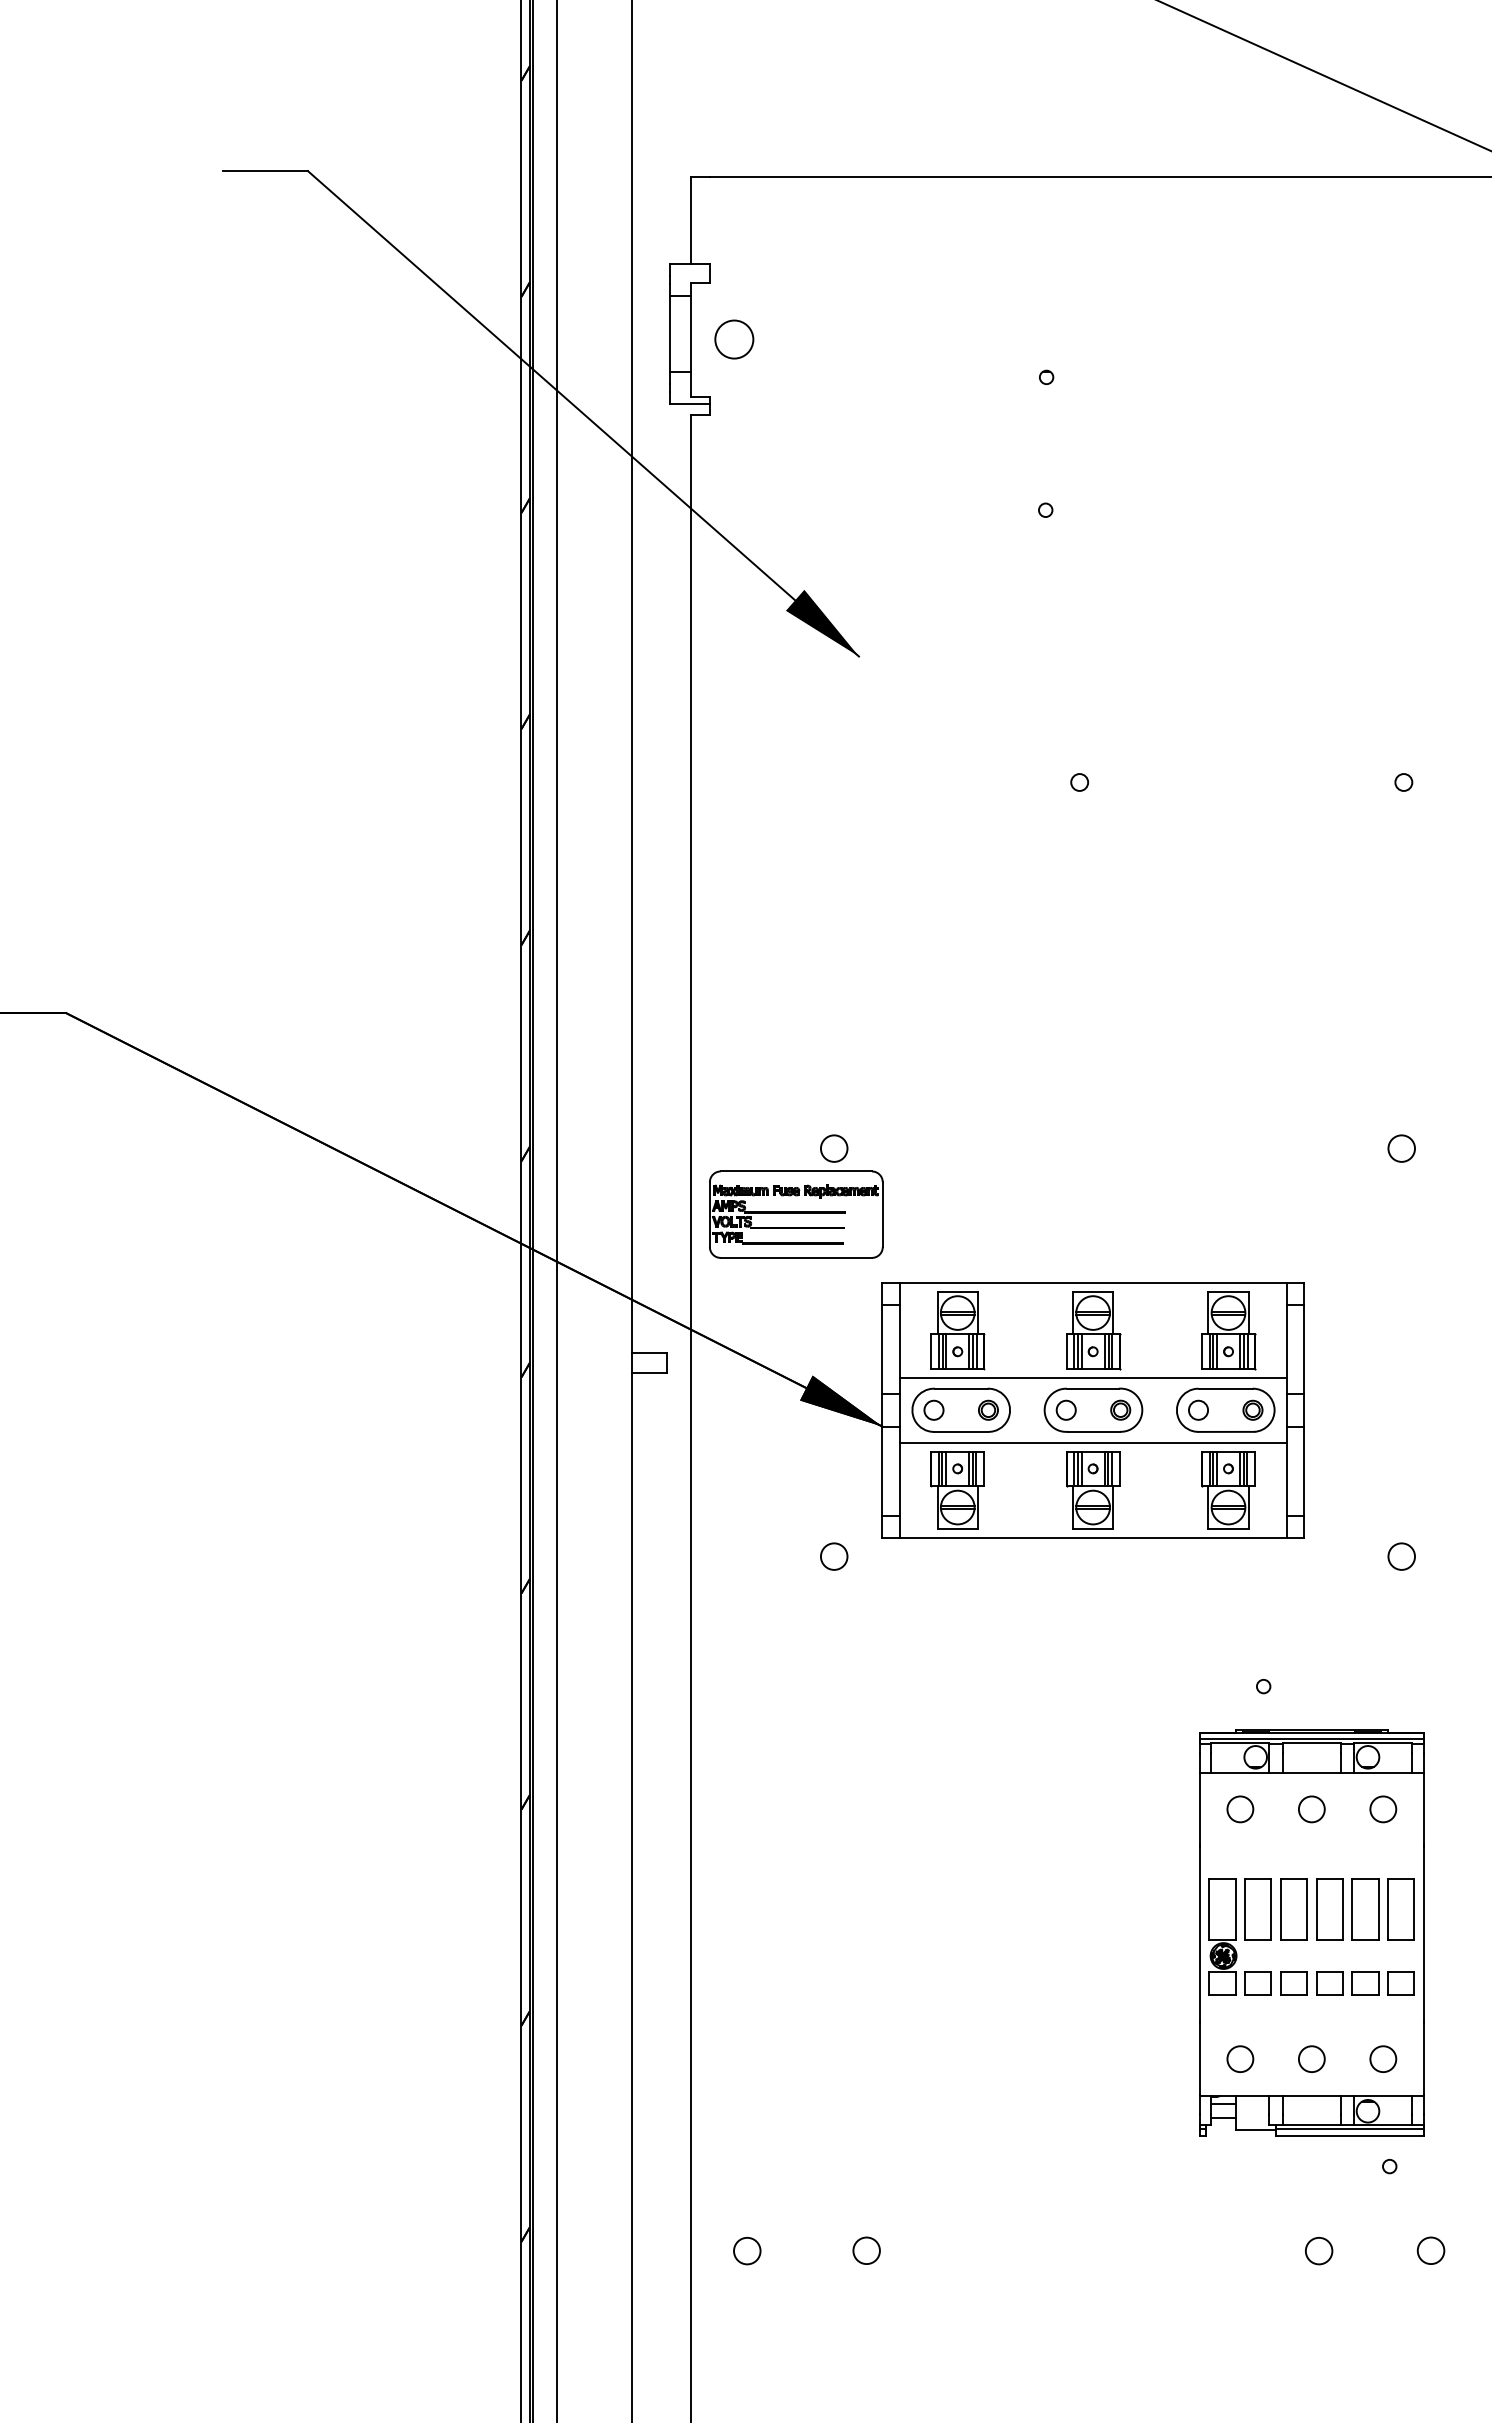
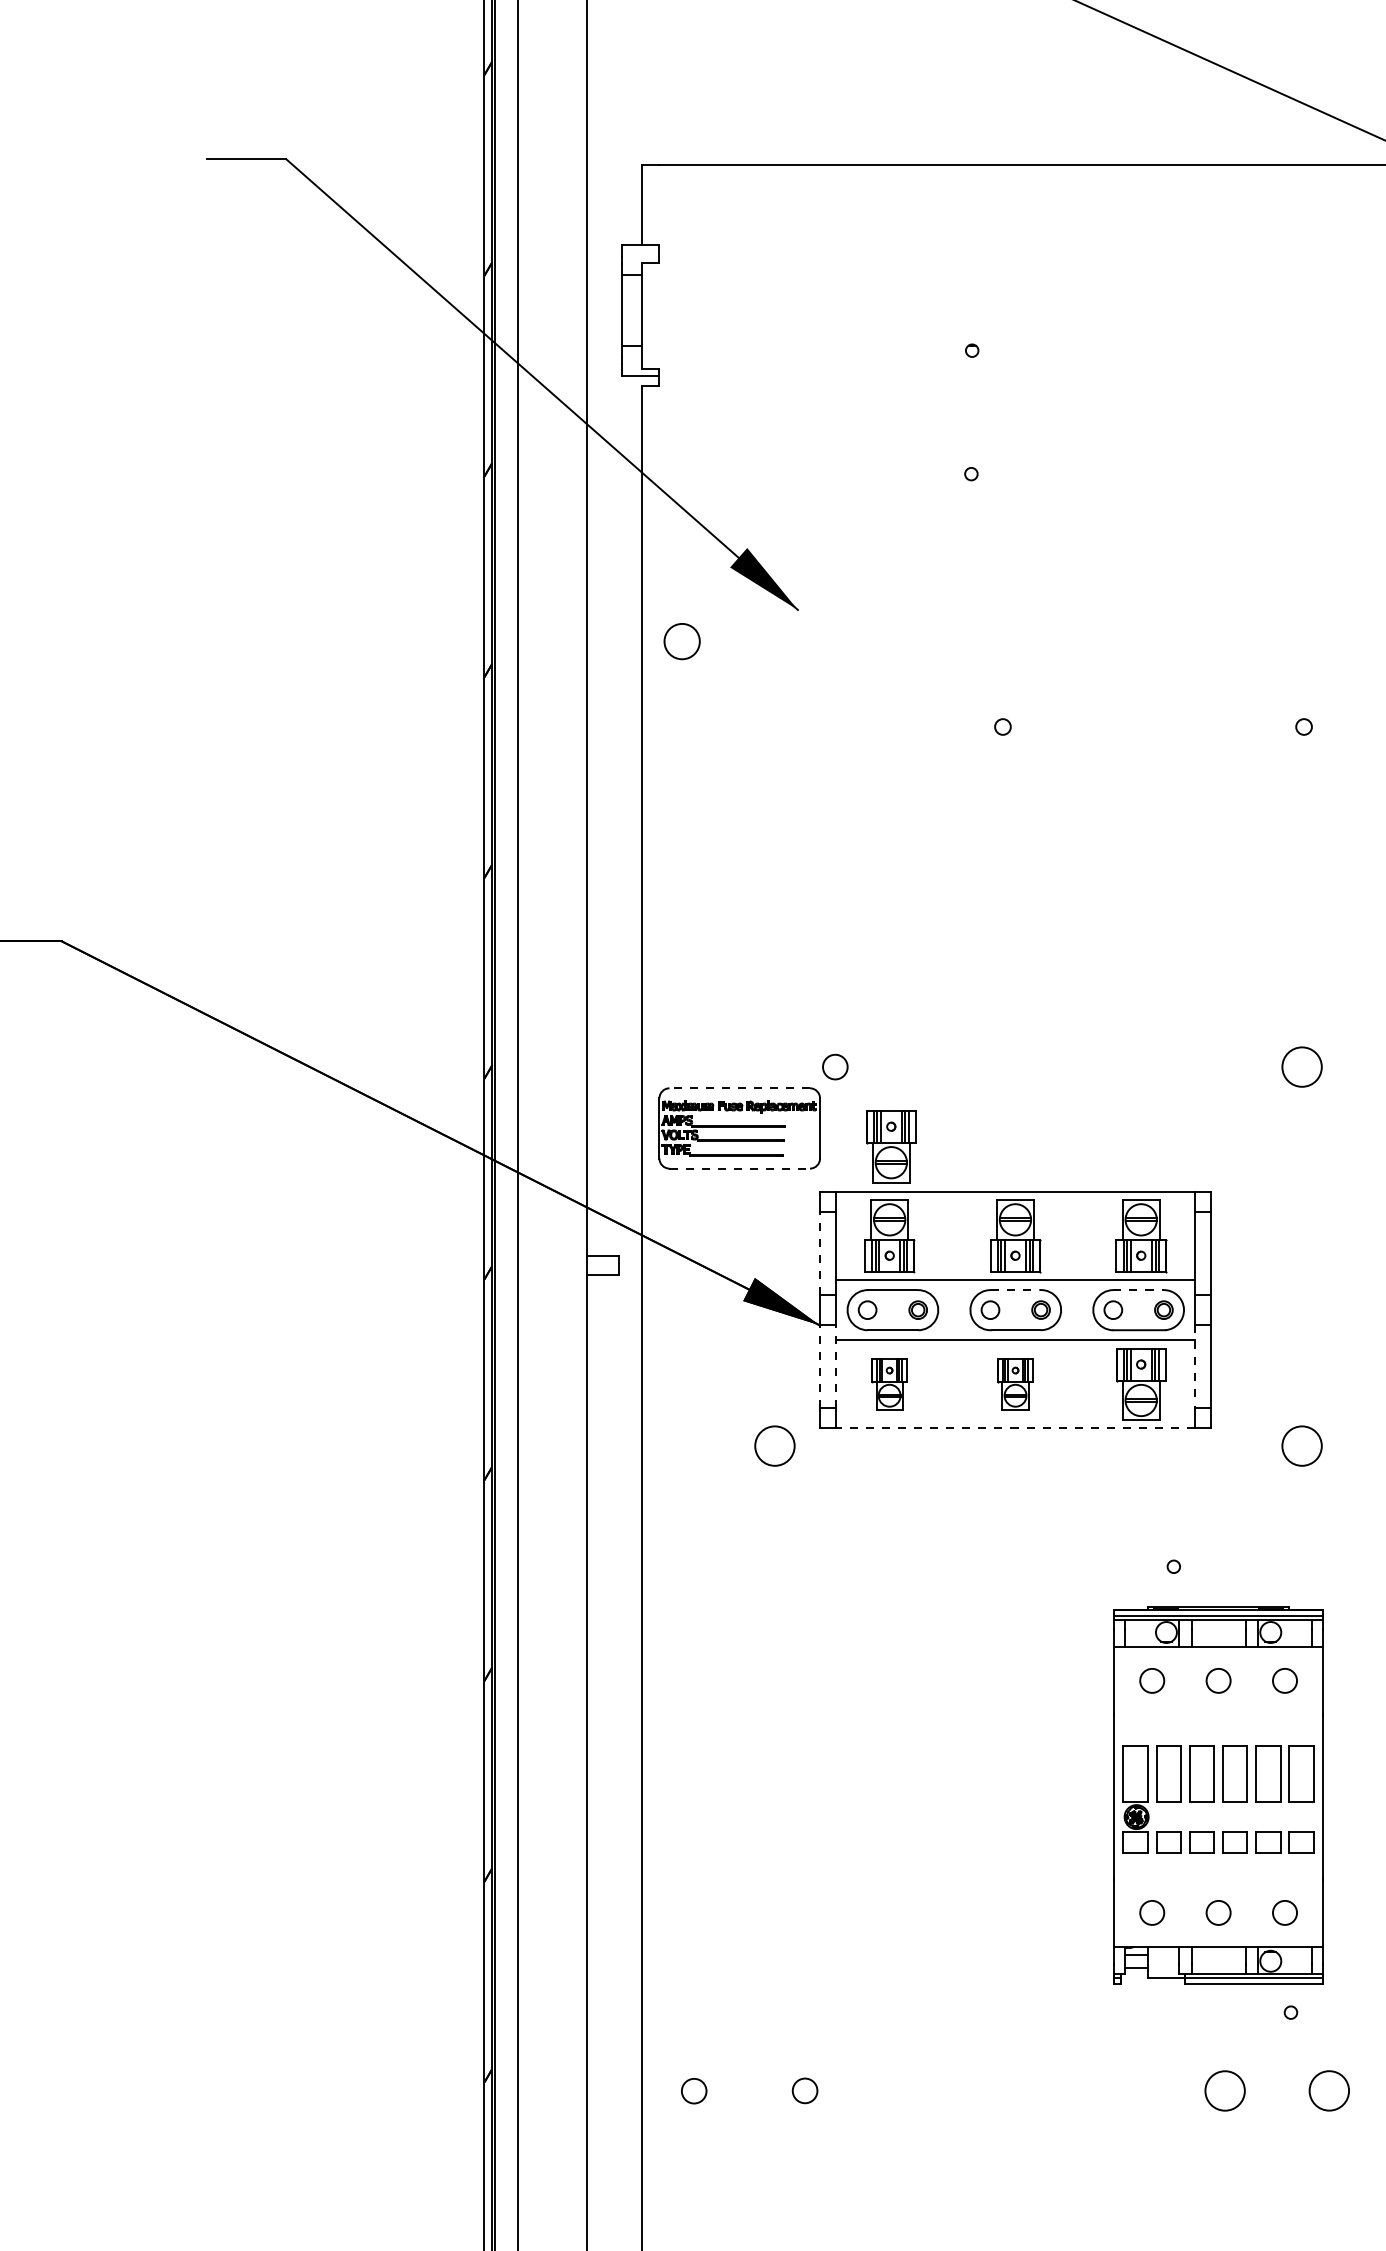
circle: (734, 339) -> (682, 641), moved
circle: (834, 1148) -> (835, 1066), moved
circle: (1401, 1148) -> (1301, 1066), size x1.6
line: (796, 1171) -> (739, 1088), solid -> dashed
part: (959, 1234) -> (891, 1146), added
line: (796, 1257) -> (739, 1168), solid -> dashed
line: (882, 1349) -> (819, 1253), solid -> dashed
line: (1093, 1388) -> (1015, 1289), solid -> dashed
line: (1226, 1388) -> (1139, 1289), solid -> dashed
line: (882, 1471) -> (819, 1367), solid -> dashed
line: (899, 1471) -> (835, 1367), solid -> dashed
line: (1286, 1471) -> (1195, 1367), solid -> dashed
part: (957, 1490) -> (889, 1384), size x0.7
part: (1093, 1490) -> (1015, 1384), size x0.7
line: (1093, 1537) -> (1015, 1428), solid -> dashed
circle: (833, 1556) -> (774, 1445), size x1.6
circle: (1401, 1556) -> (1301, 1445), size x1.6
circle: (1430, 2250) -> (1328, 2090), size x1.6
circle: (1319, 2251) -> (1225, 2091), size x1.6

